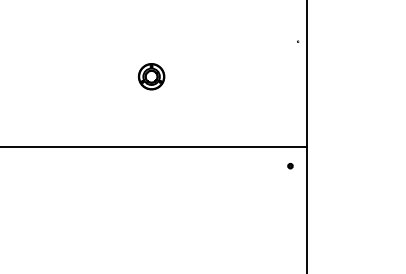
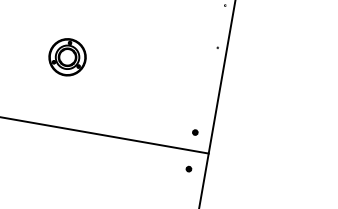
part: (151, 76) -> (67, 56), size x1.43
part: (290, 128) -> (195, 132), added

